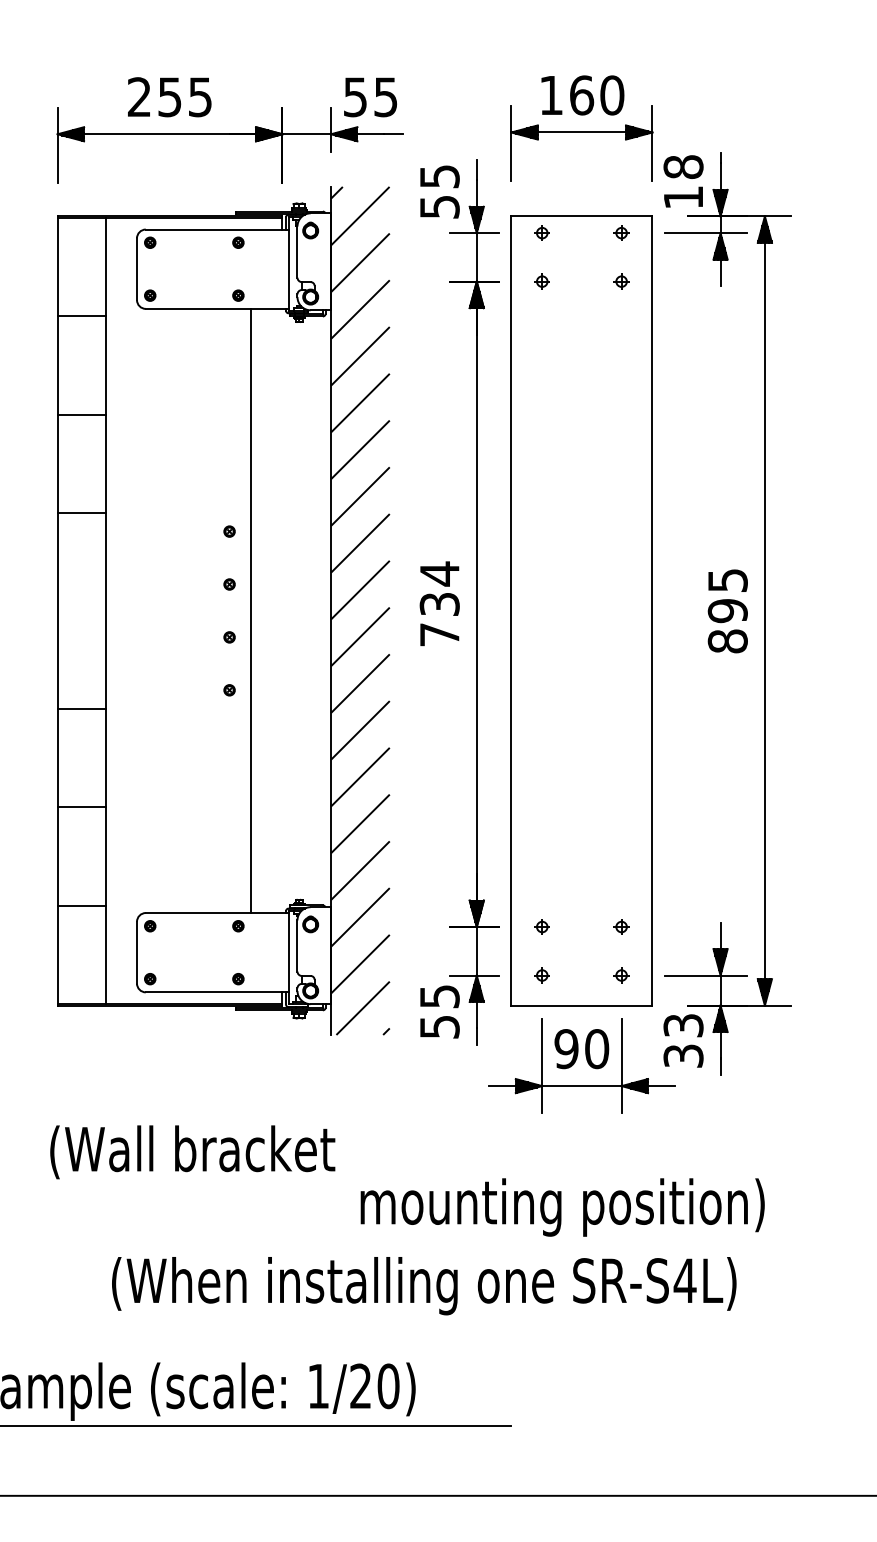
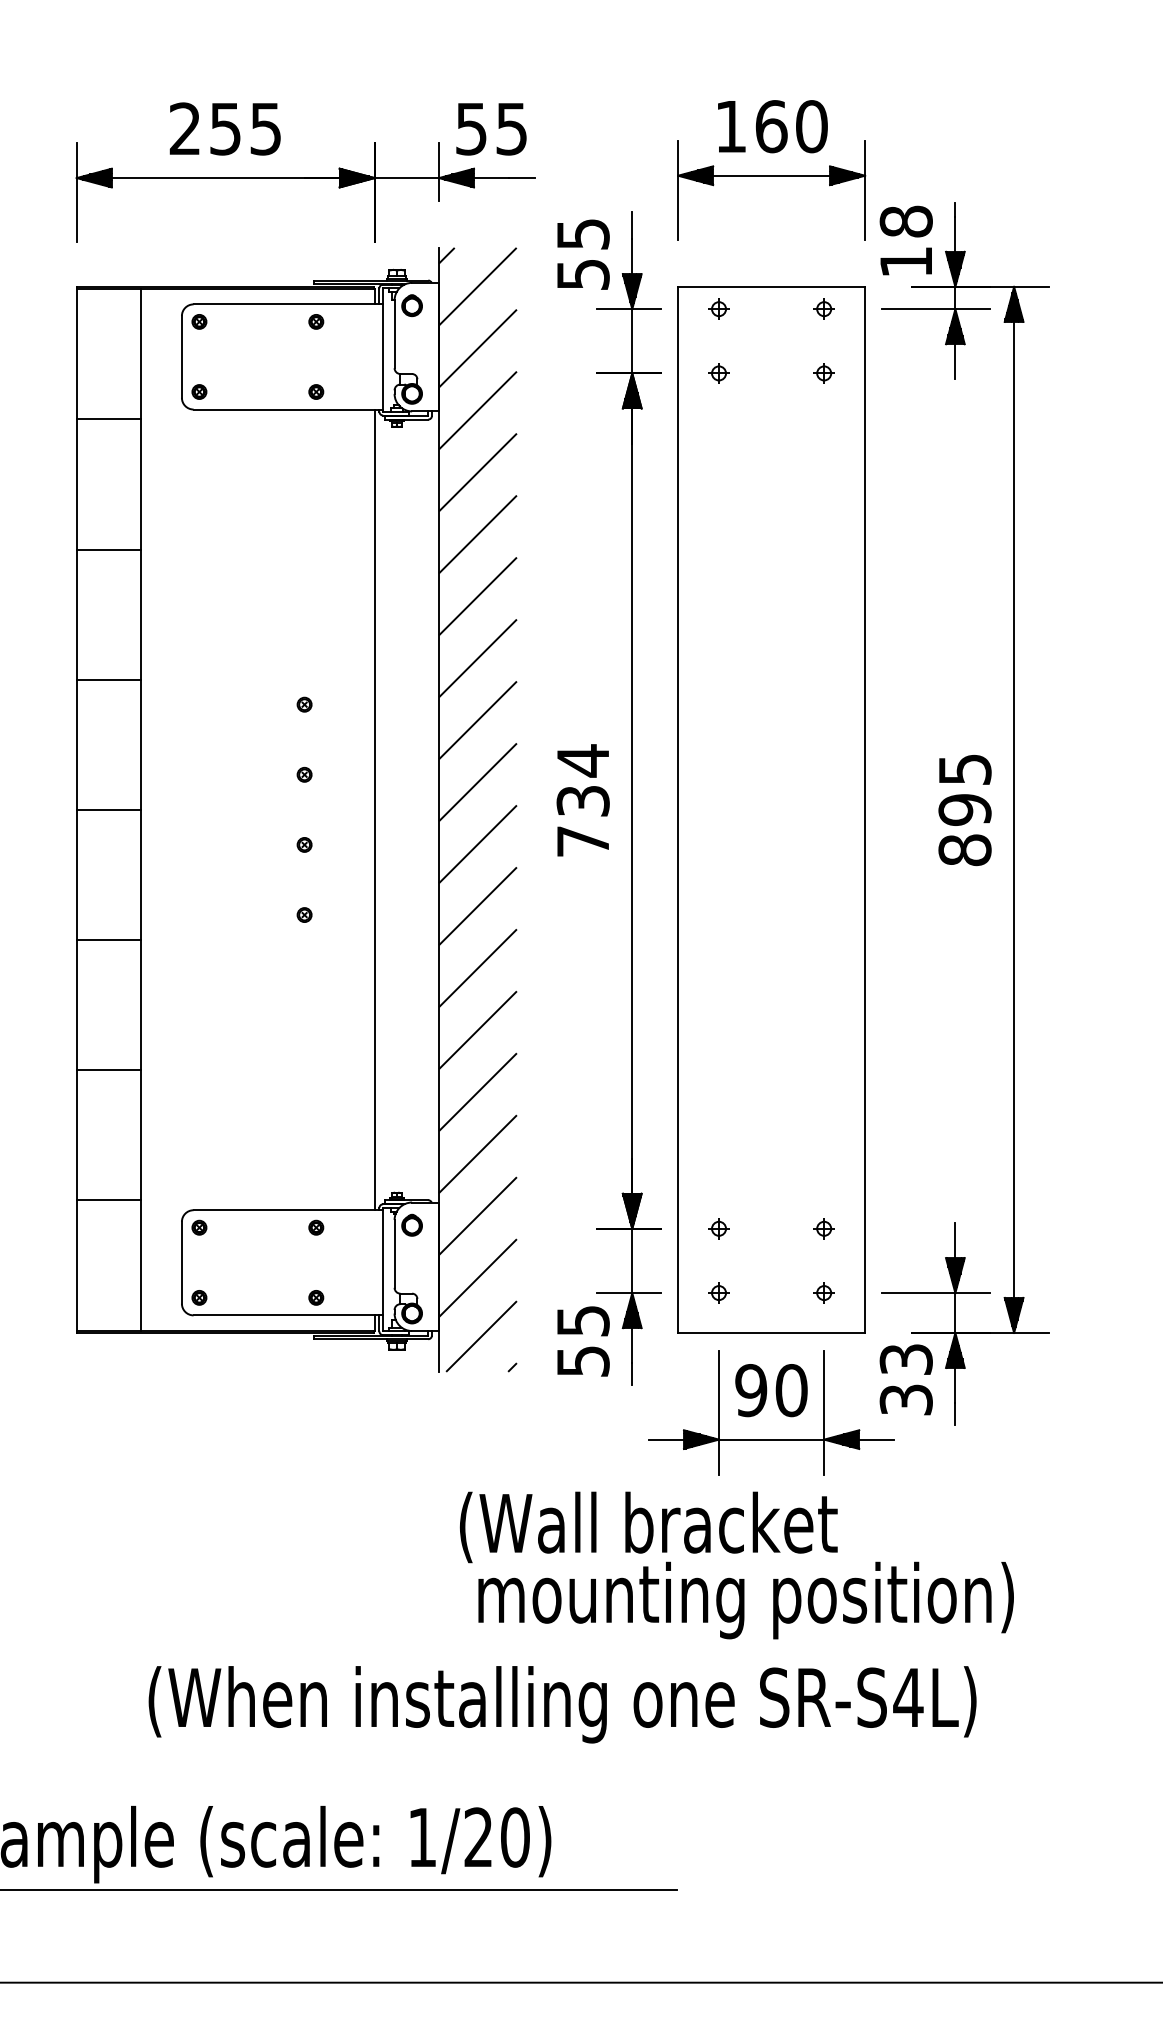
line: (81, 610) -> (108, 809), added
line: (250, 610) -> (374, 809), moved
text: (192, 1152) -> (648, 1527), moved

